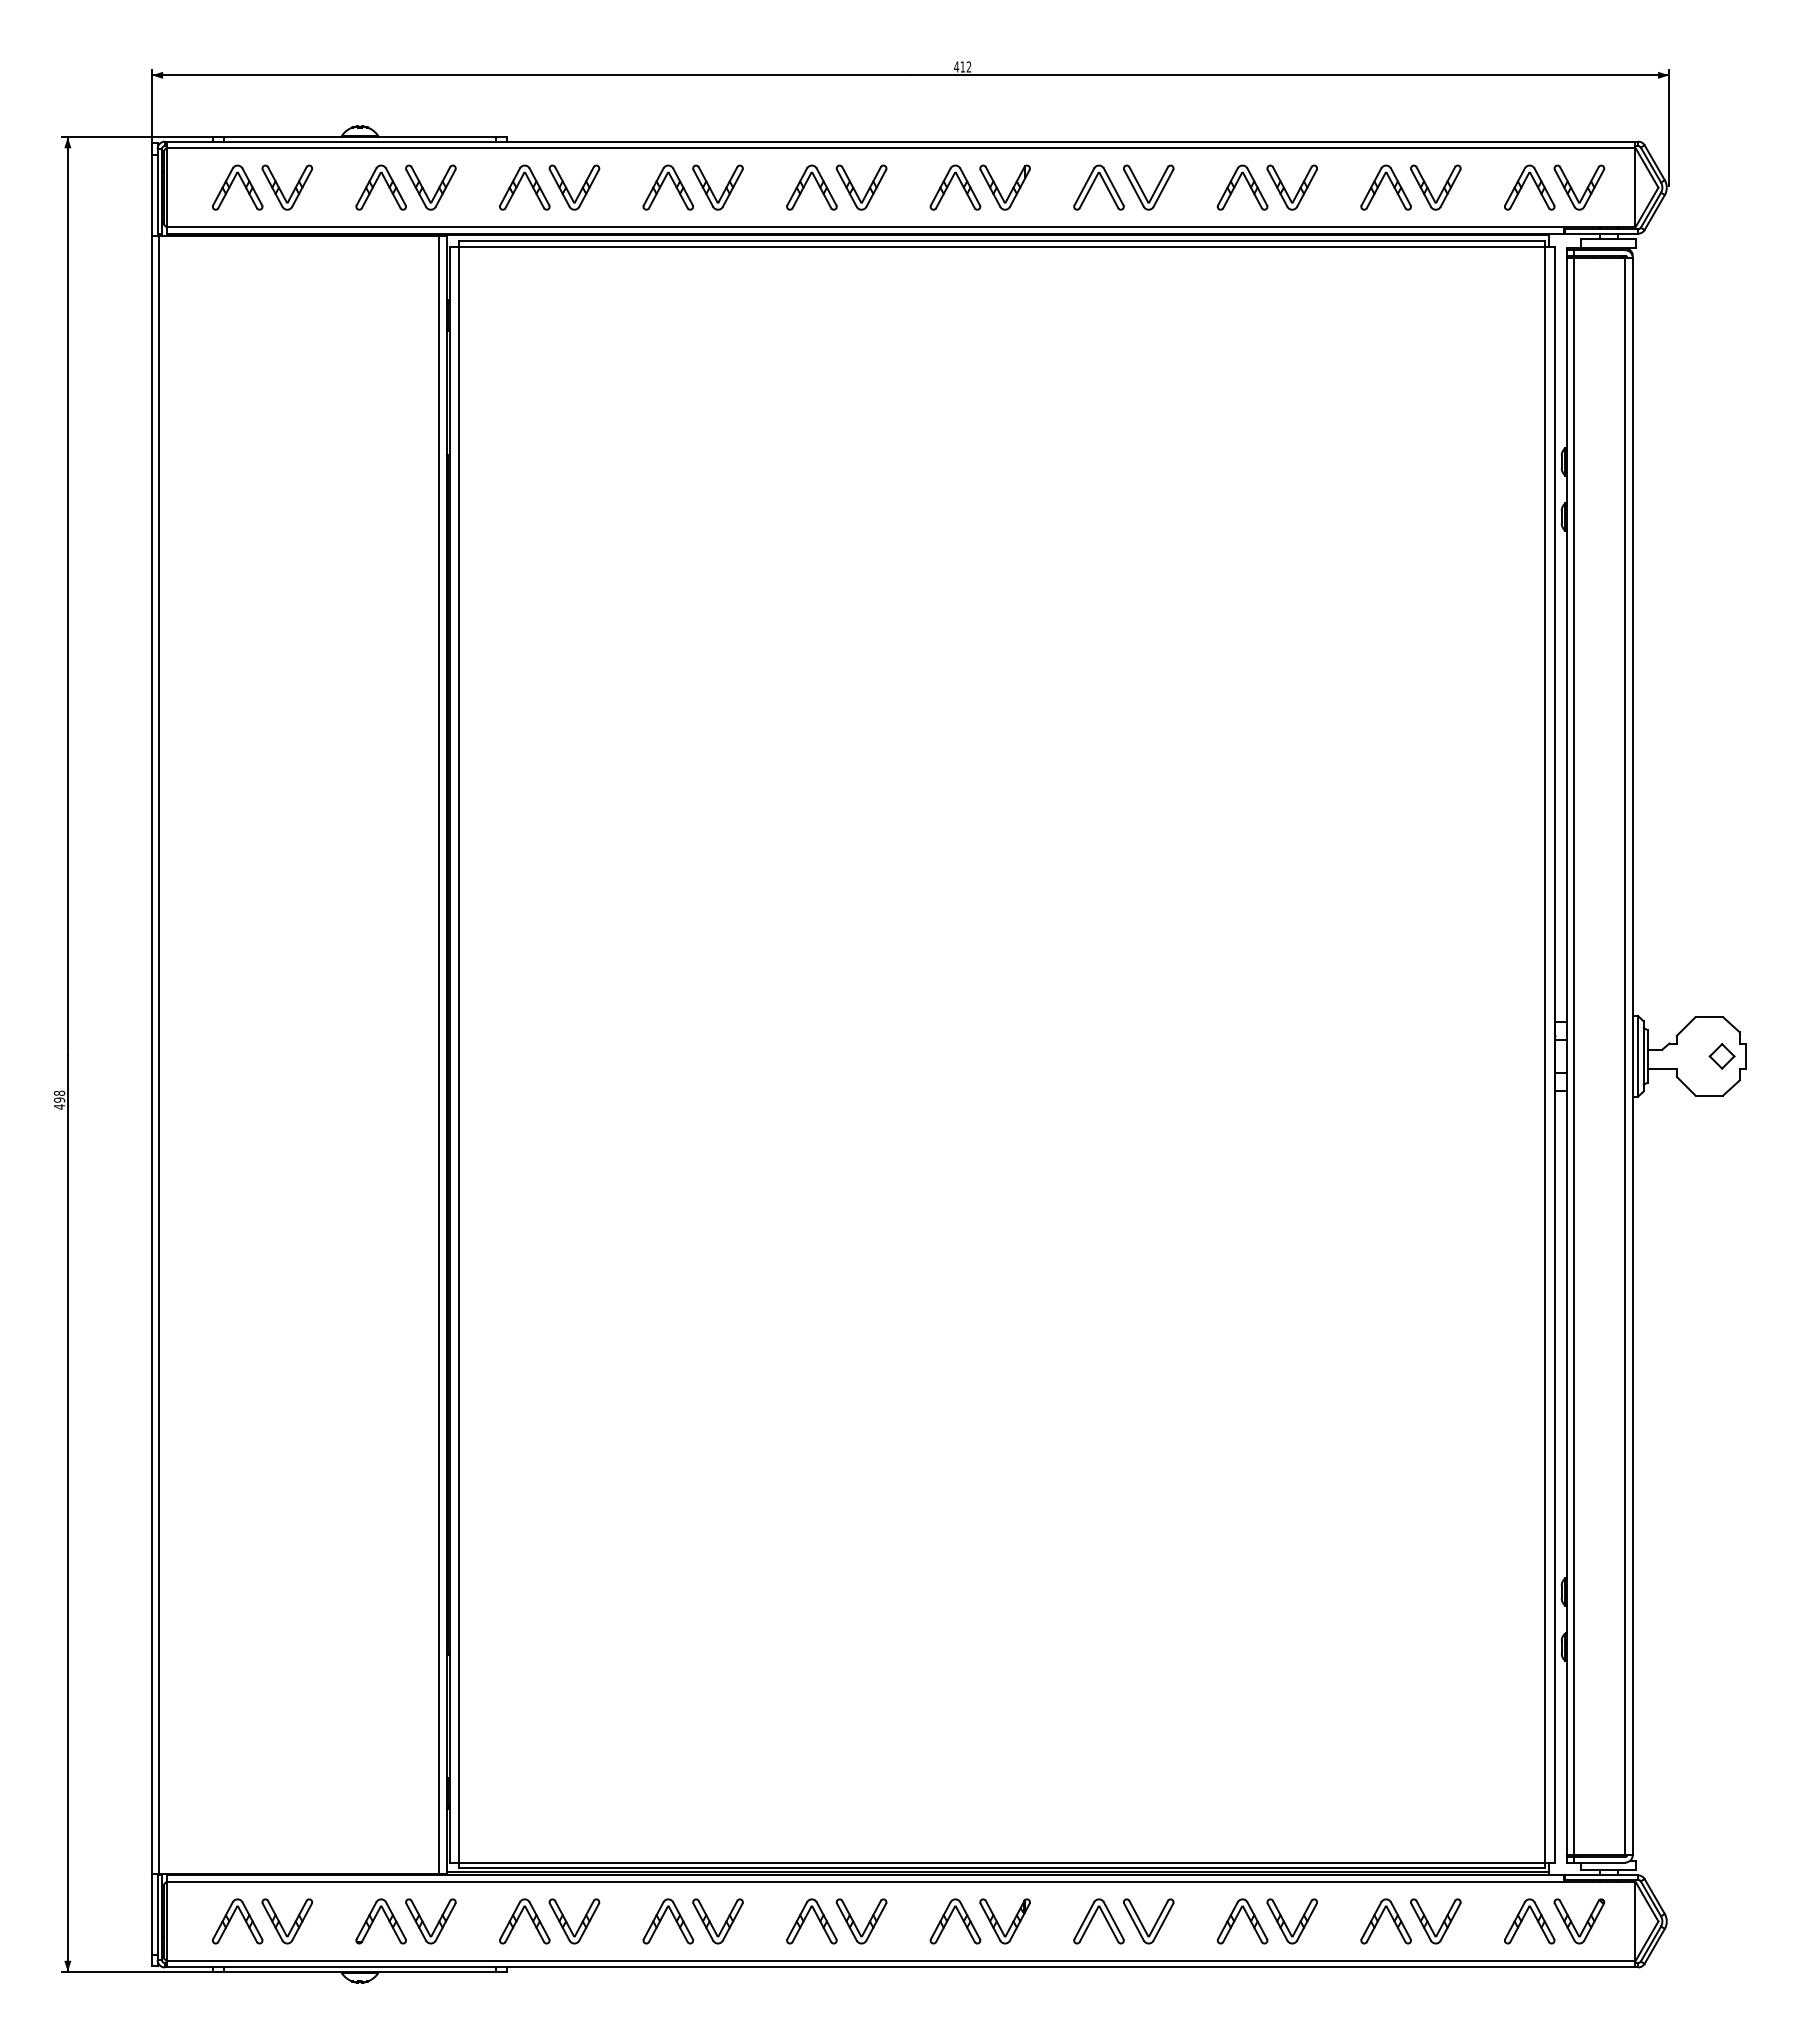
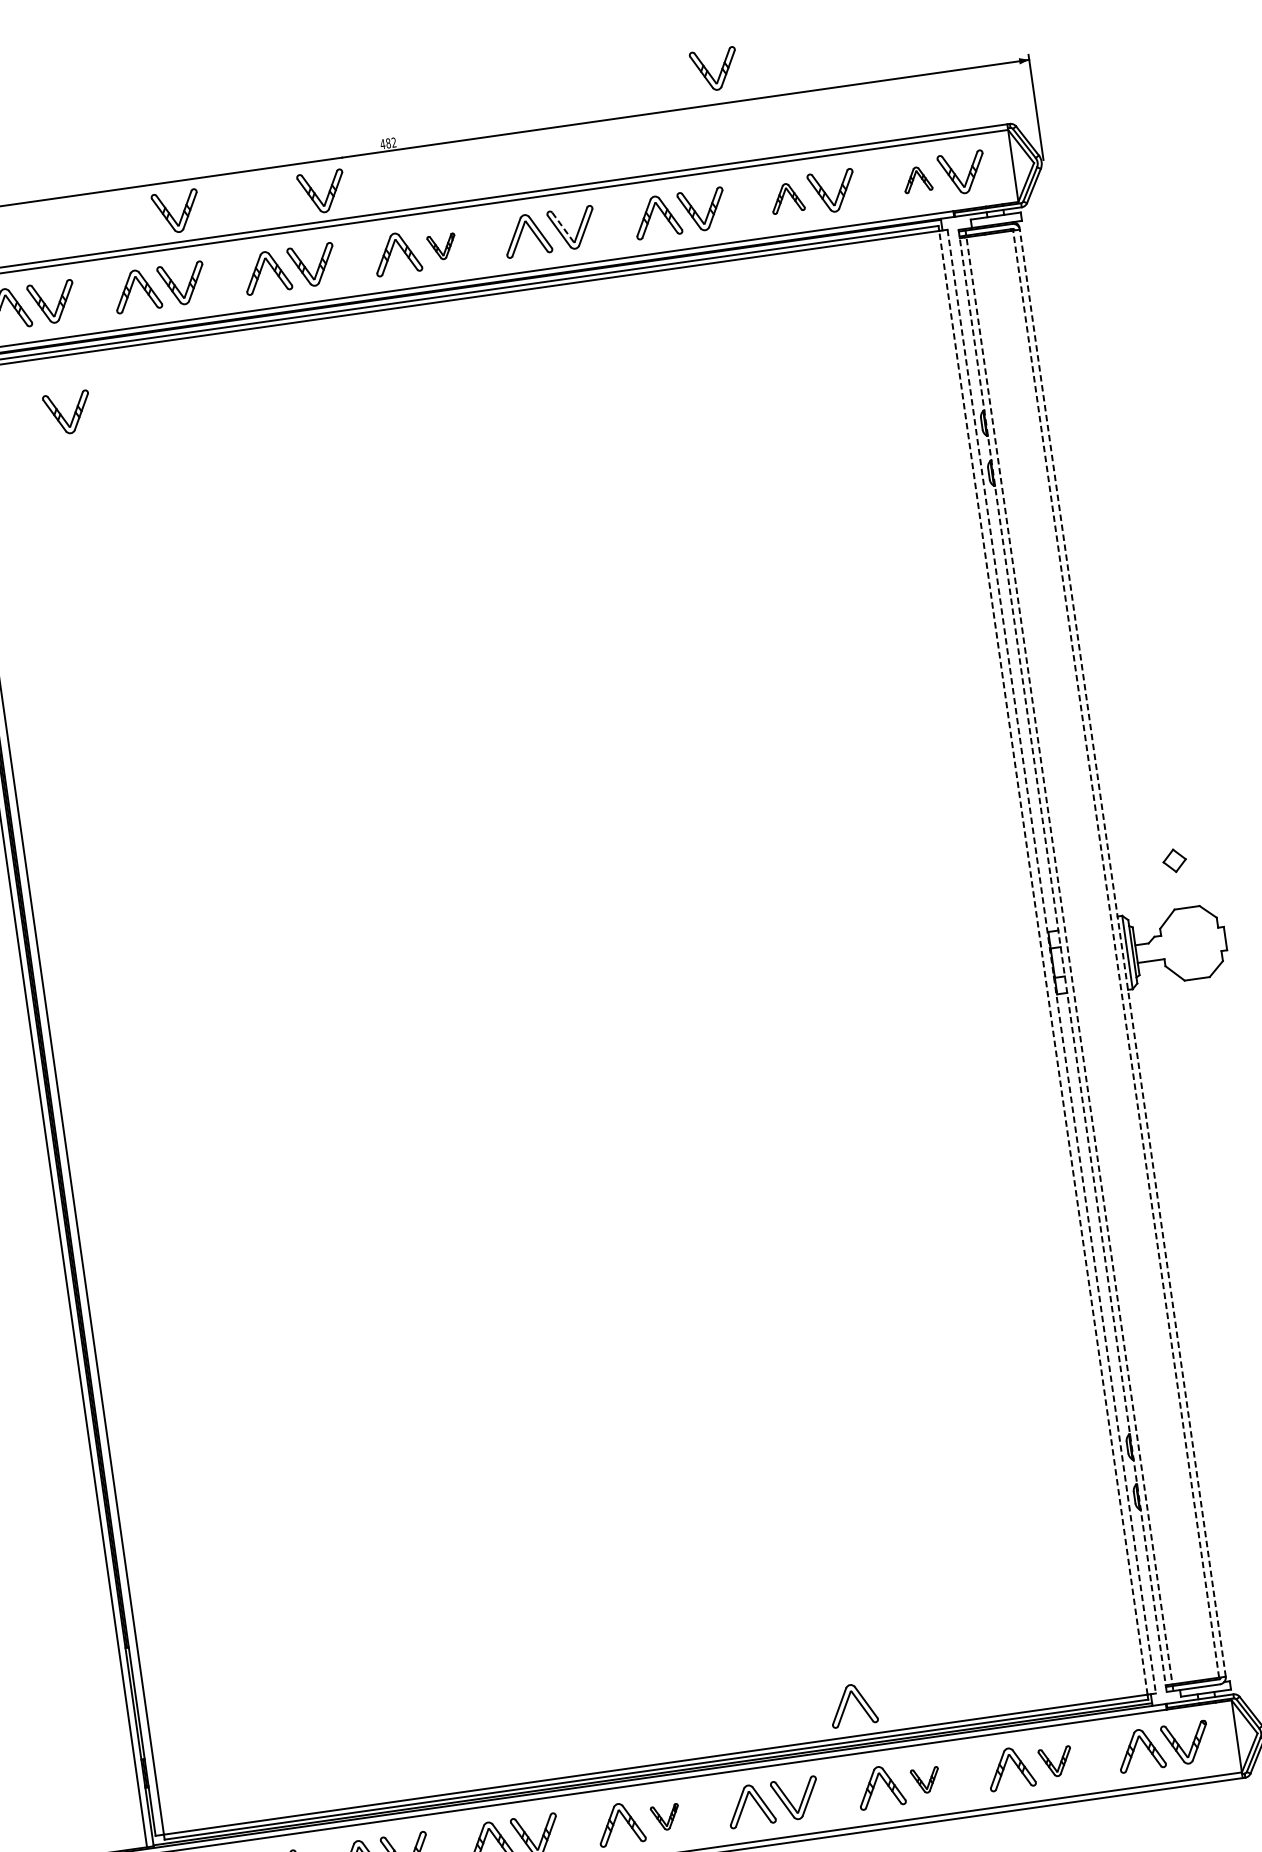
part: (1326, 37) -> (714, 69), added
text: (962, 66) -> (388, 142), 412 -> 482
part: (722, 108) -> (176, 211), added
part: (877, 111) -> (316, 194), added
line: (1138, 184) -> (562, 227), solid -> dashed
part: (1004, 187) -> (441, 247), size x0.6
part: (1385, 187) -> (786, 198), size x0.7
part: (1529, 187) -> (917, 179), size x0.6
part: (568, 311) -> (62, 415), added
line: (1545, 1054) -> (1043, 962), solid -> dashed
line: (1554, 1054) -> (1051, 961), solid -> dashed
line: (1566, 1055) -> (1062, 960), solid -> dashed
line: (1573, 1055) -> (1069, 960), solid -> dashed
line: (1625, 1055) -> (1116, 953), solid -> dashed
line: (1632, 1056) -> (1122, 953), solid -> dashed
part: (1721, 1056) -> (1174, 860), moved
part: (1224, 1828) -> (852, 1705), added
part: (1004, 1921) -> (665, 1817), size x0.6
part: (1291, 1921) -> (925, 1780), size x0.6
part: (1435, 1921) -> (1055, 1762), size x0.7

